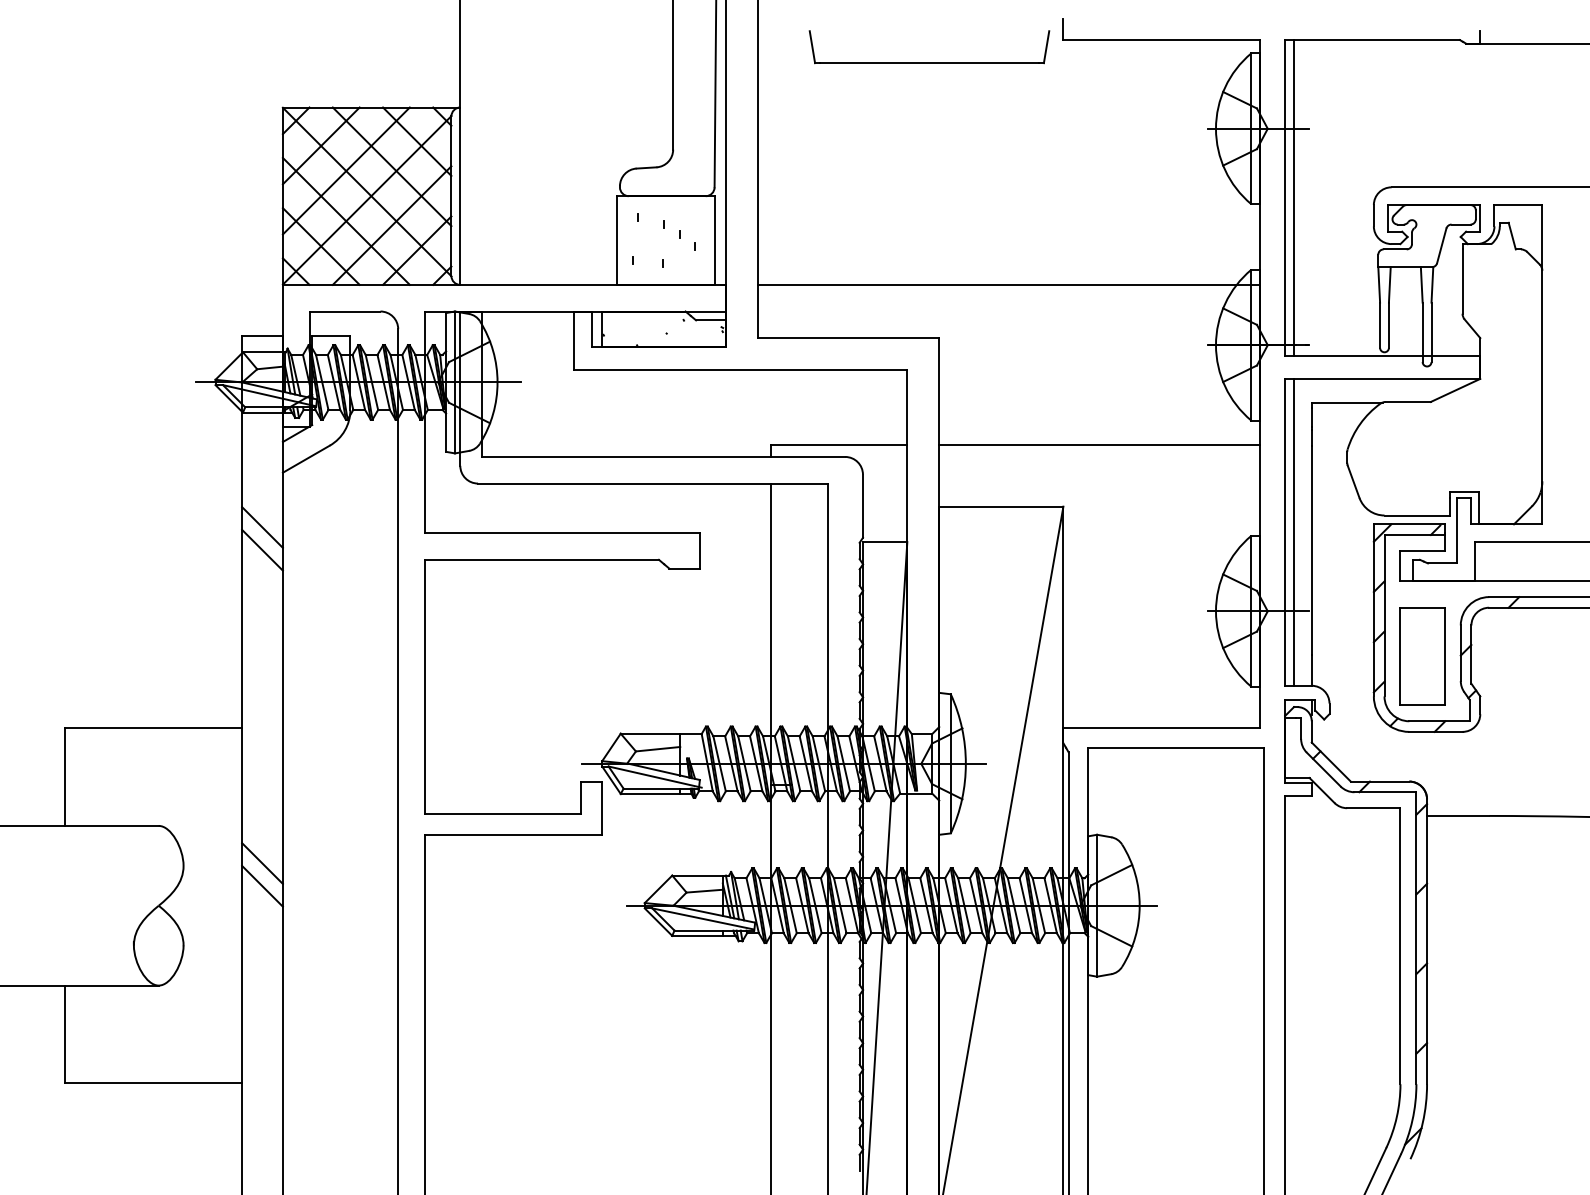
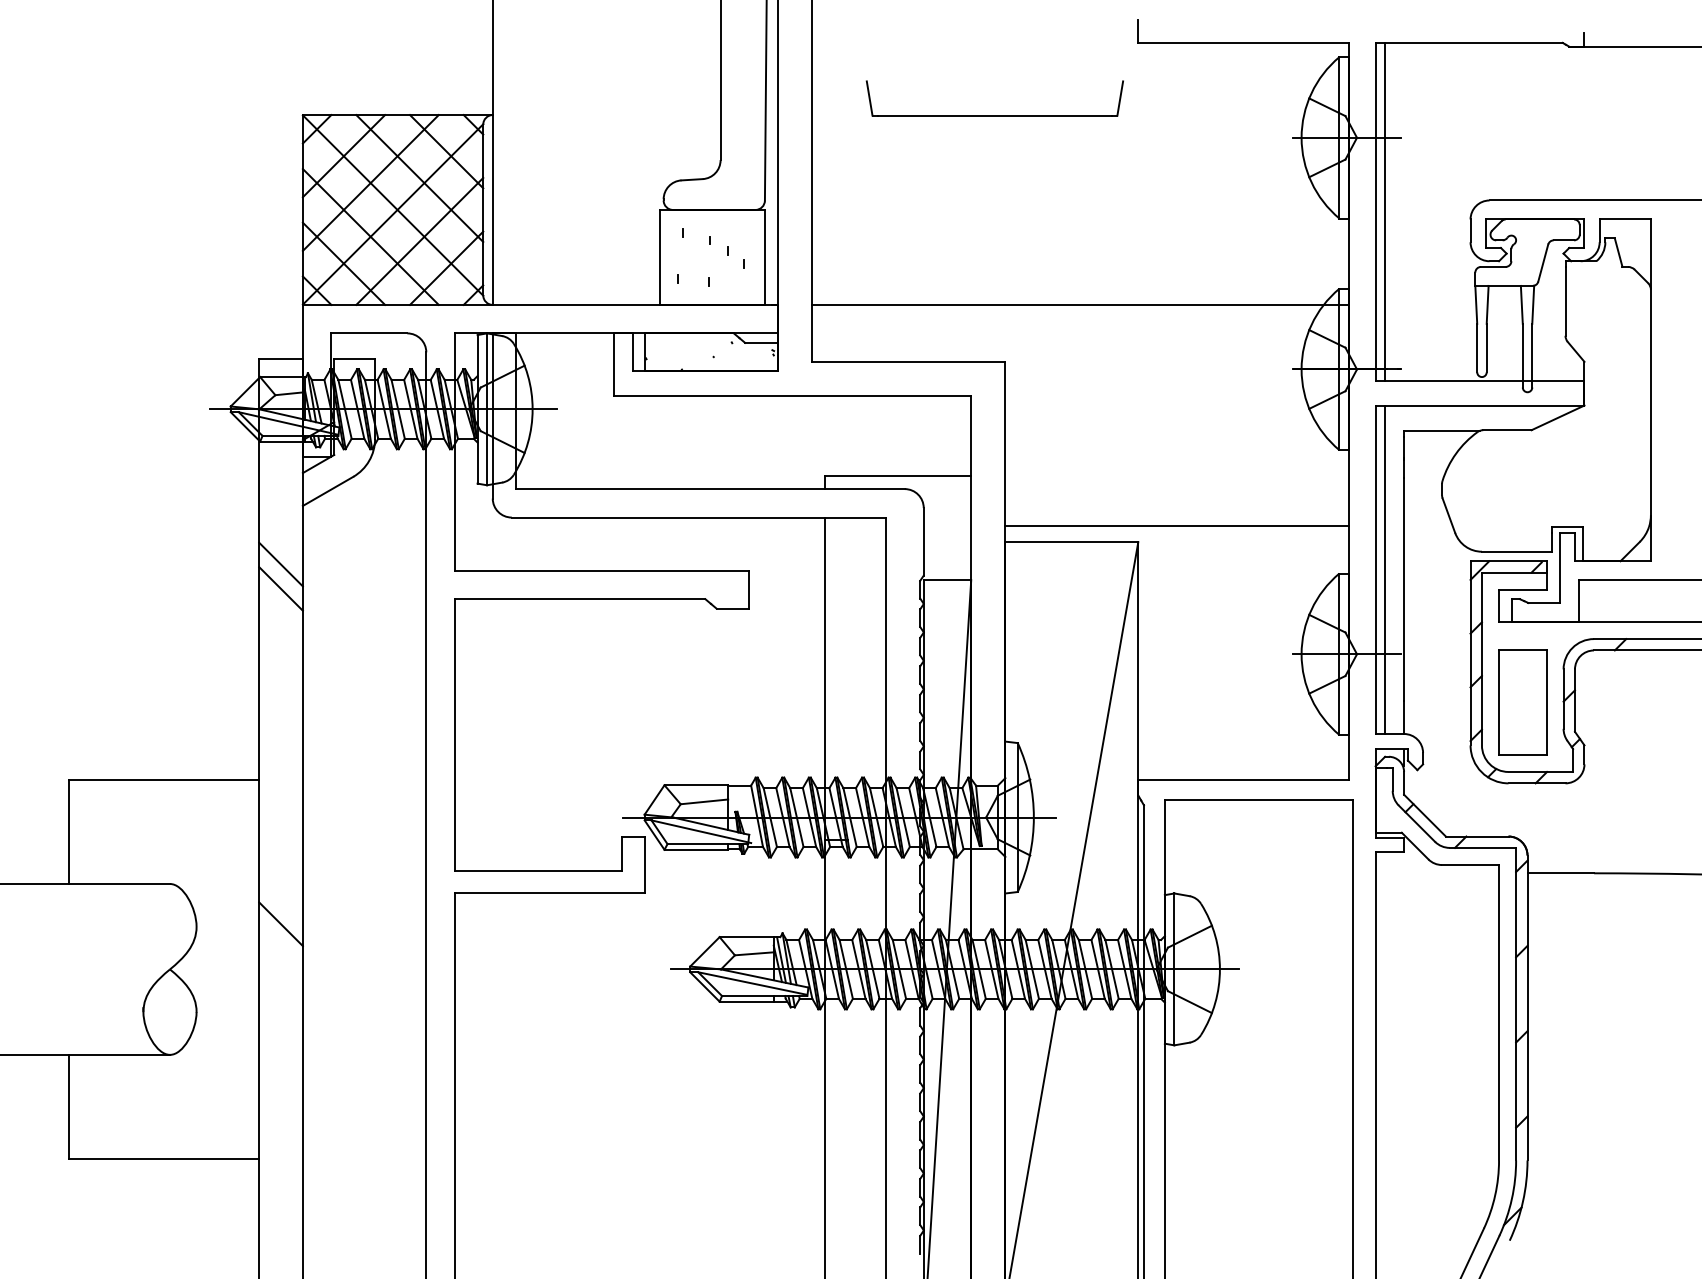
part: (929, 63) -> (994, 115), moved
line: (1100, 444) -> (1177, 525), moved
line: (261, 886) -> (280, 948), removed

